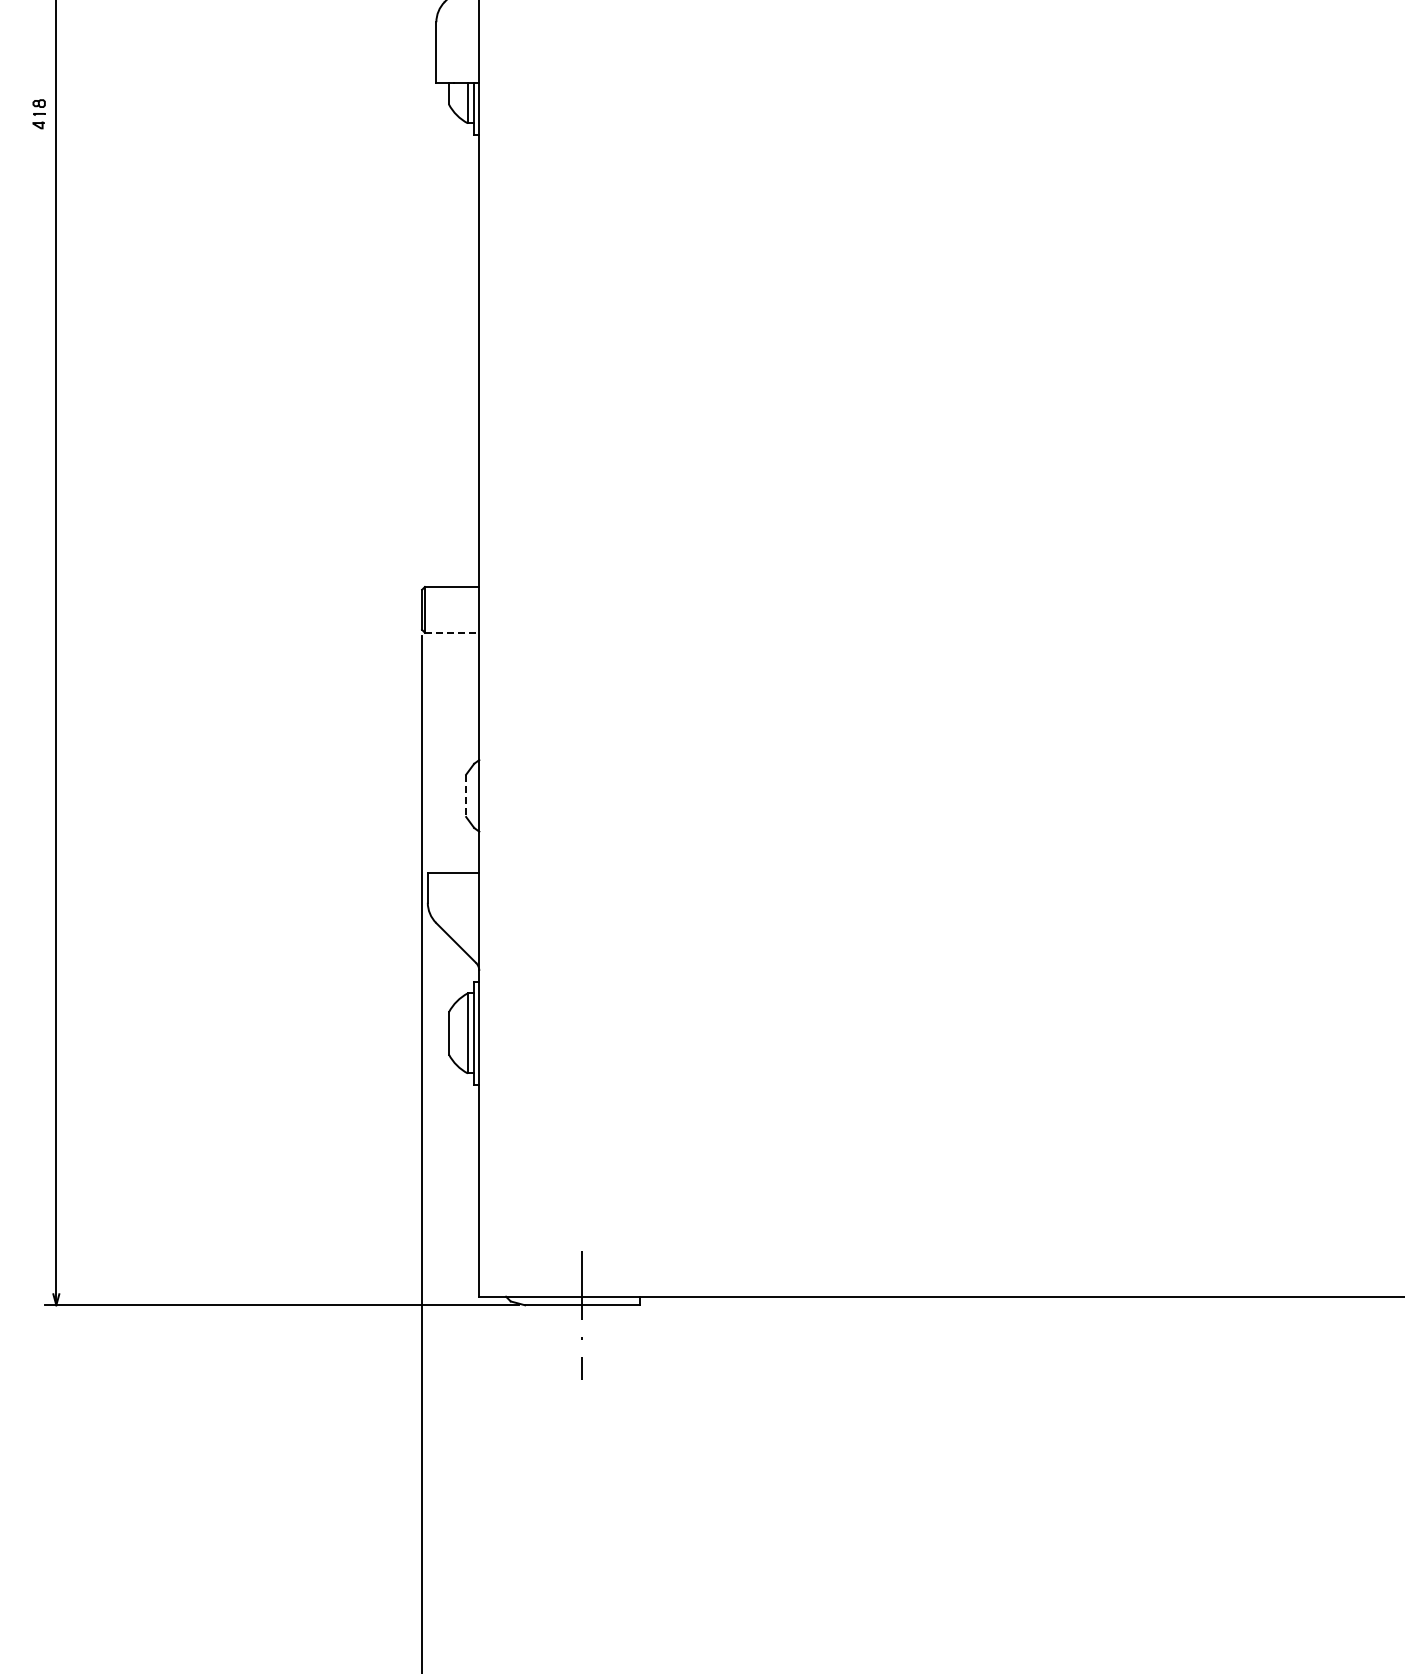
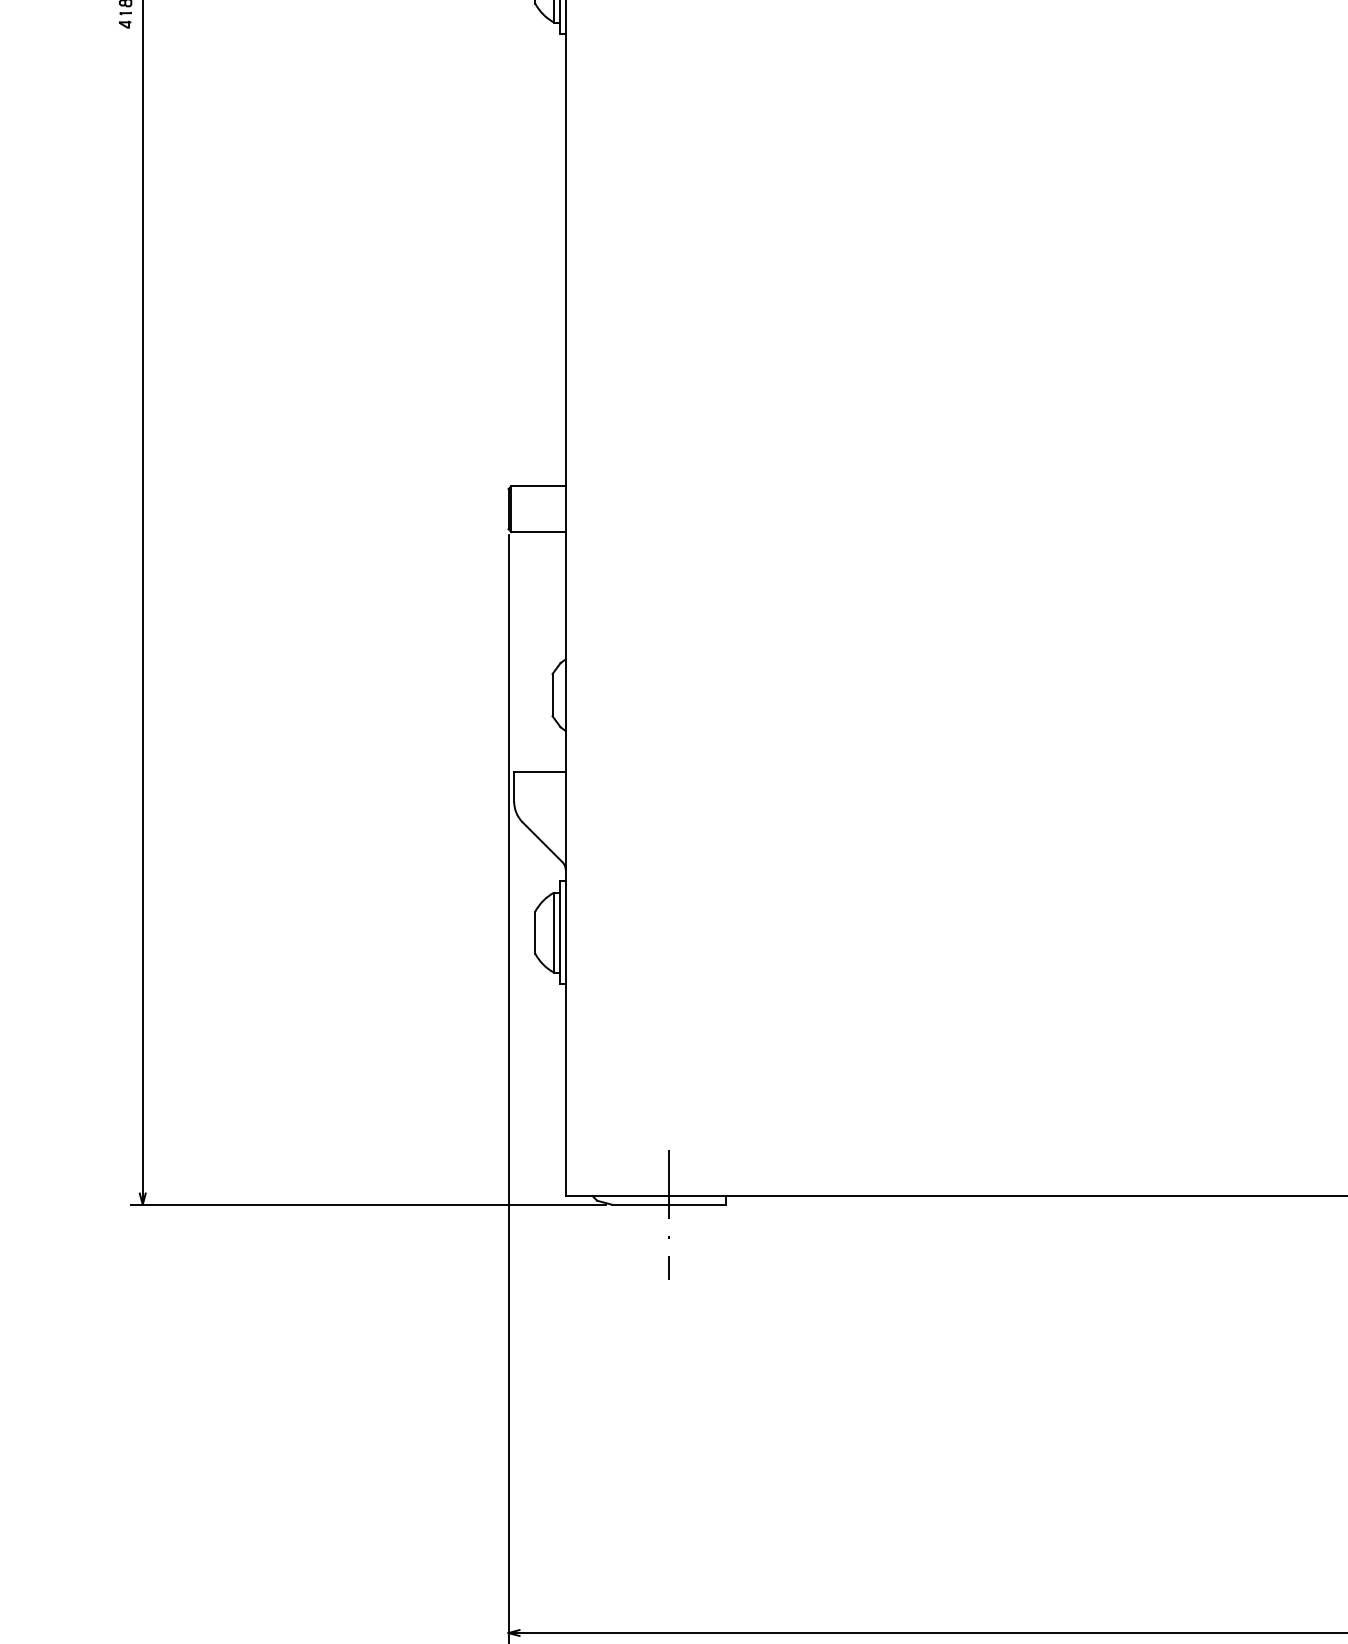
line: (452, 632) -> (538, 531), dashed -> solid
line: (466, 796) -> (552, 695), dashed -> solid

